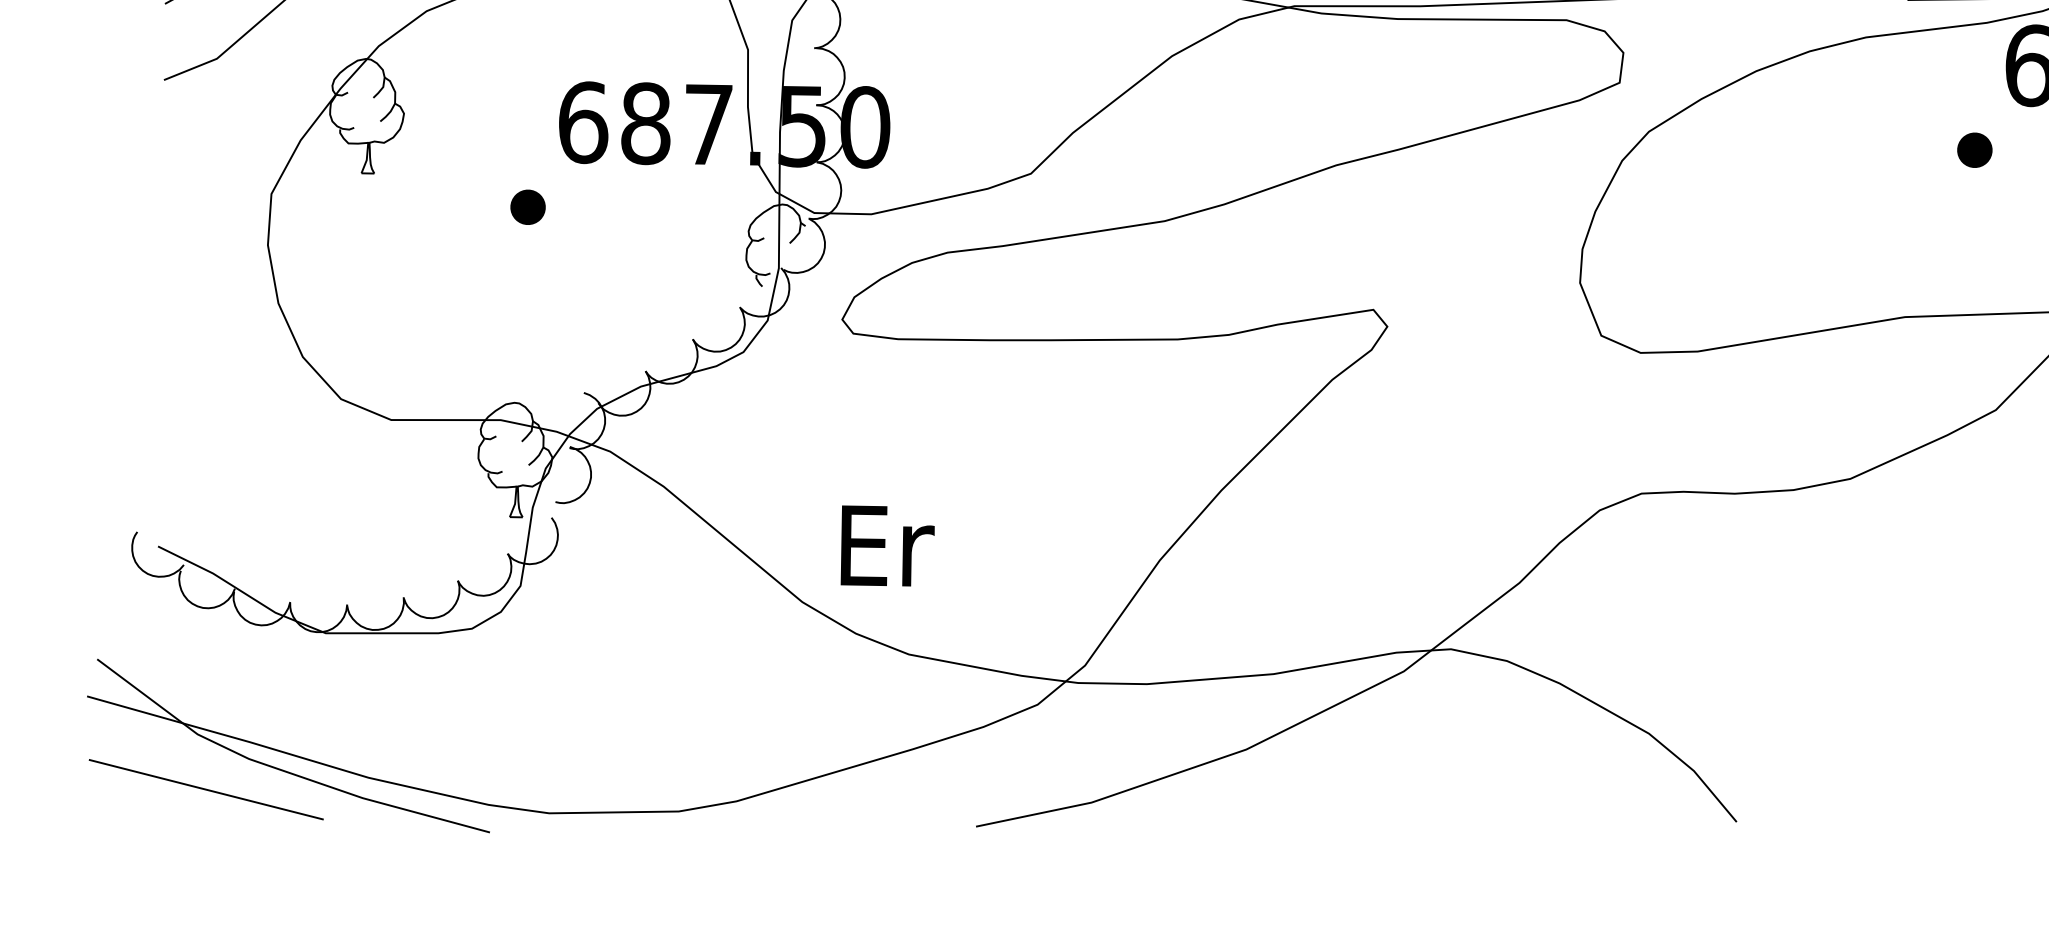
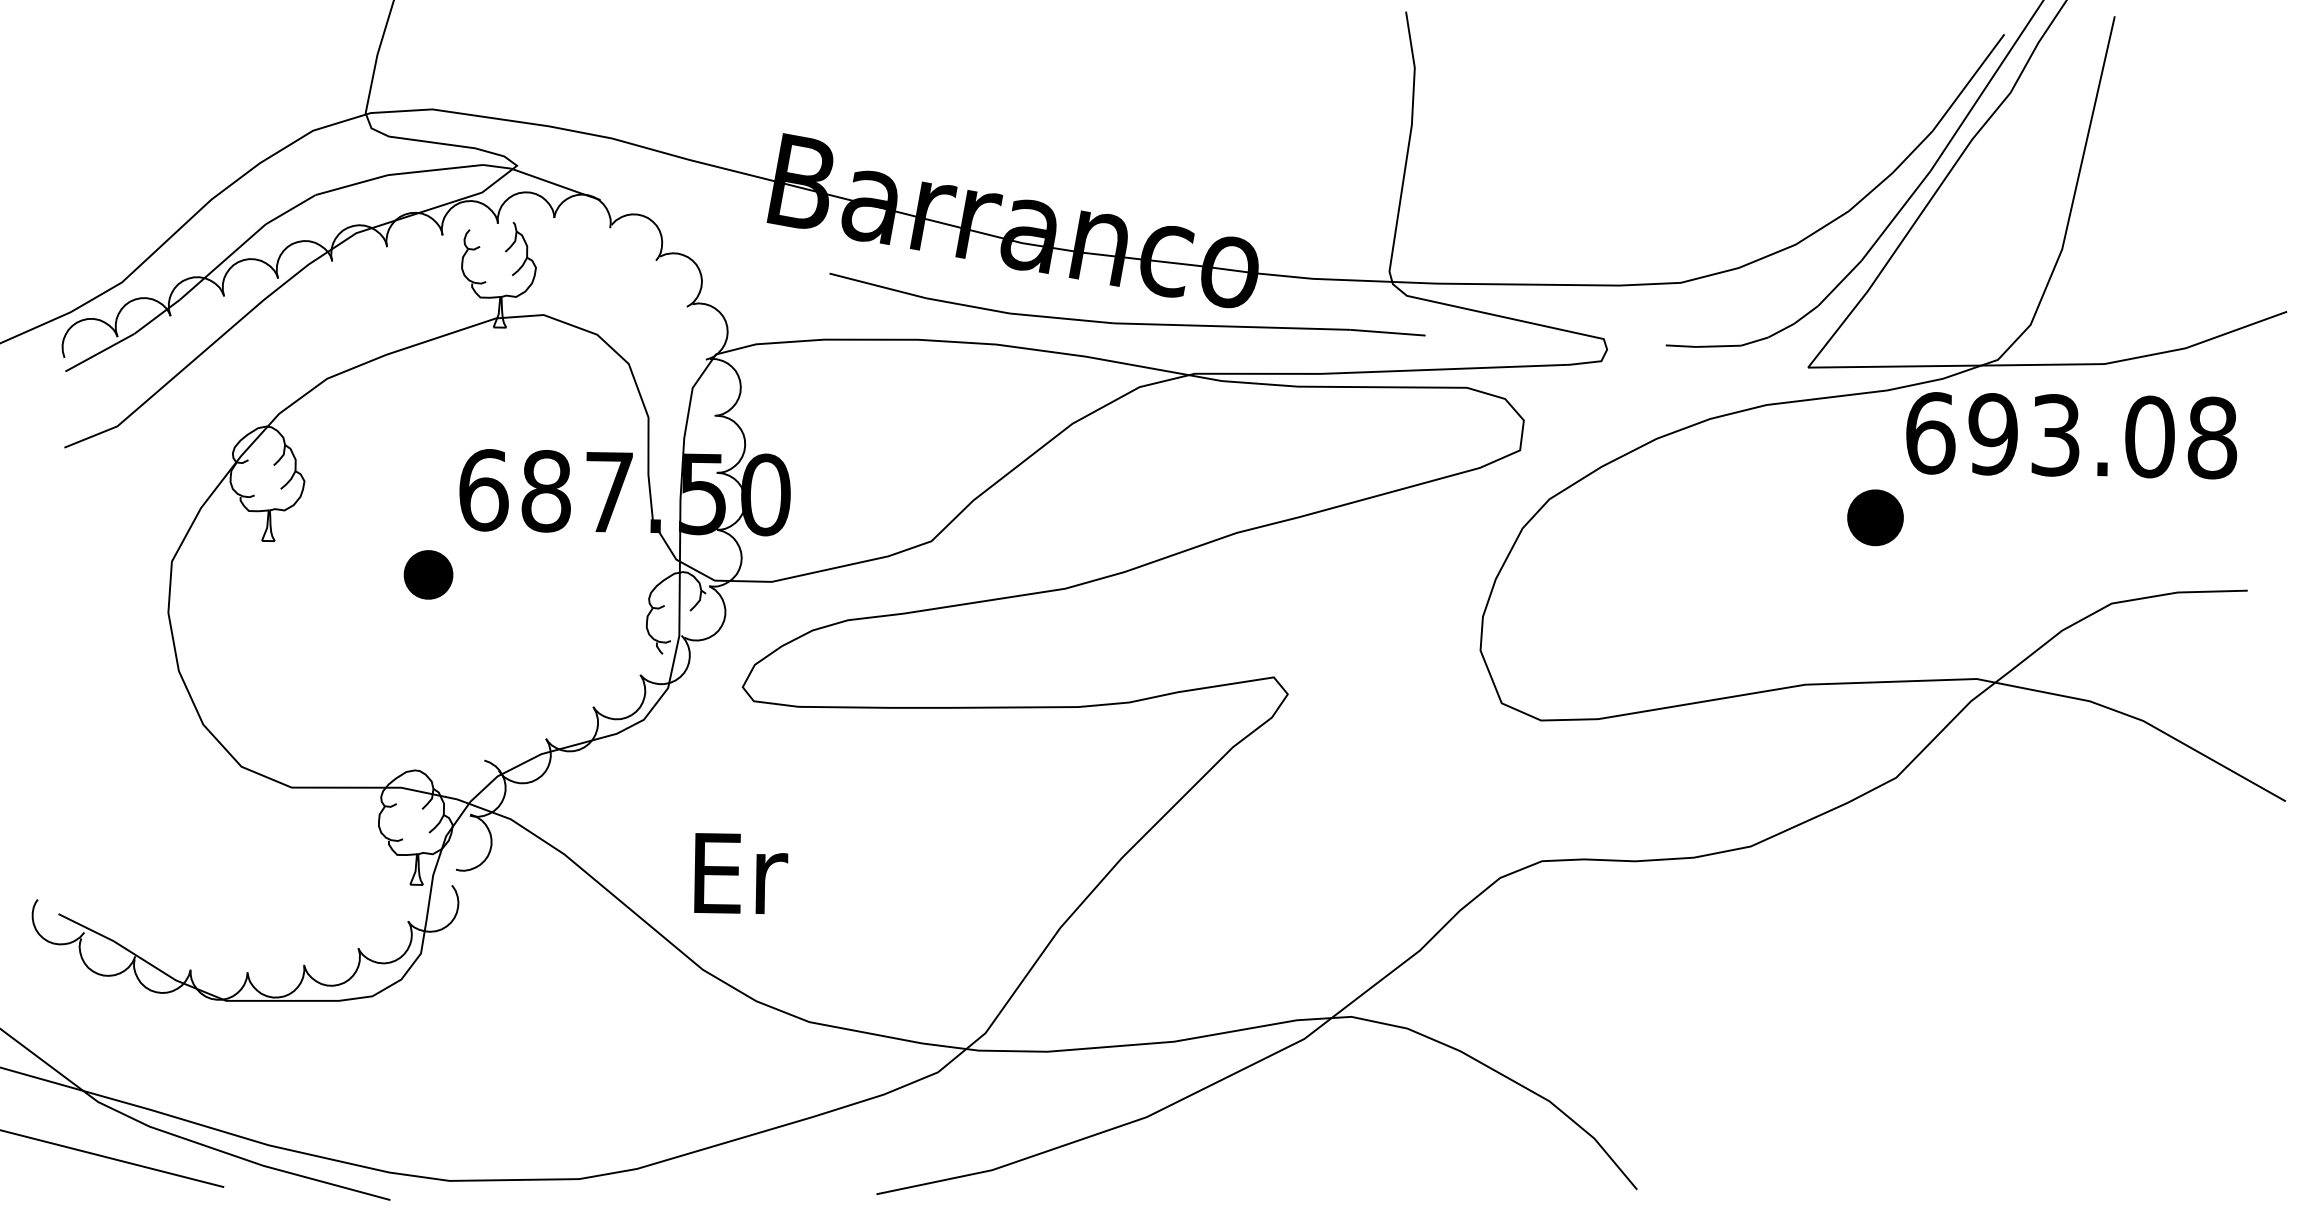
part: (1974, 149) -> (1874, 517), size x1.6
part: (528, 206) -> (428, 574), size x1.4
text: (888, 545) -> (741, 873), moved

